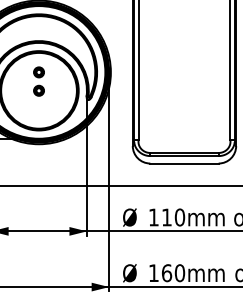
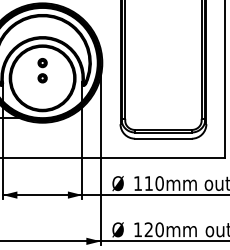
text: (166, 272) -> (148, 229), 160mm -> 120mm

